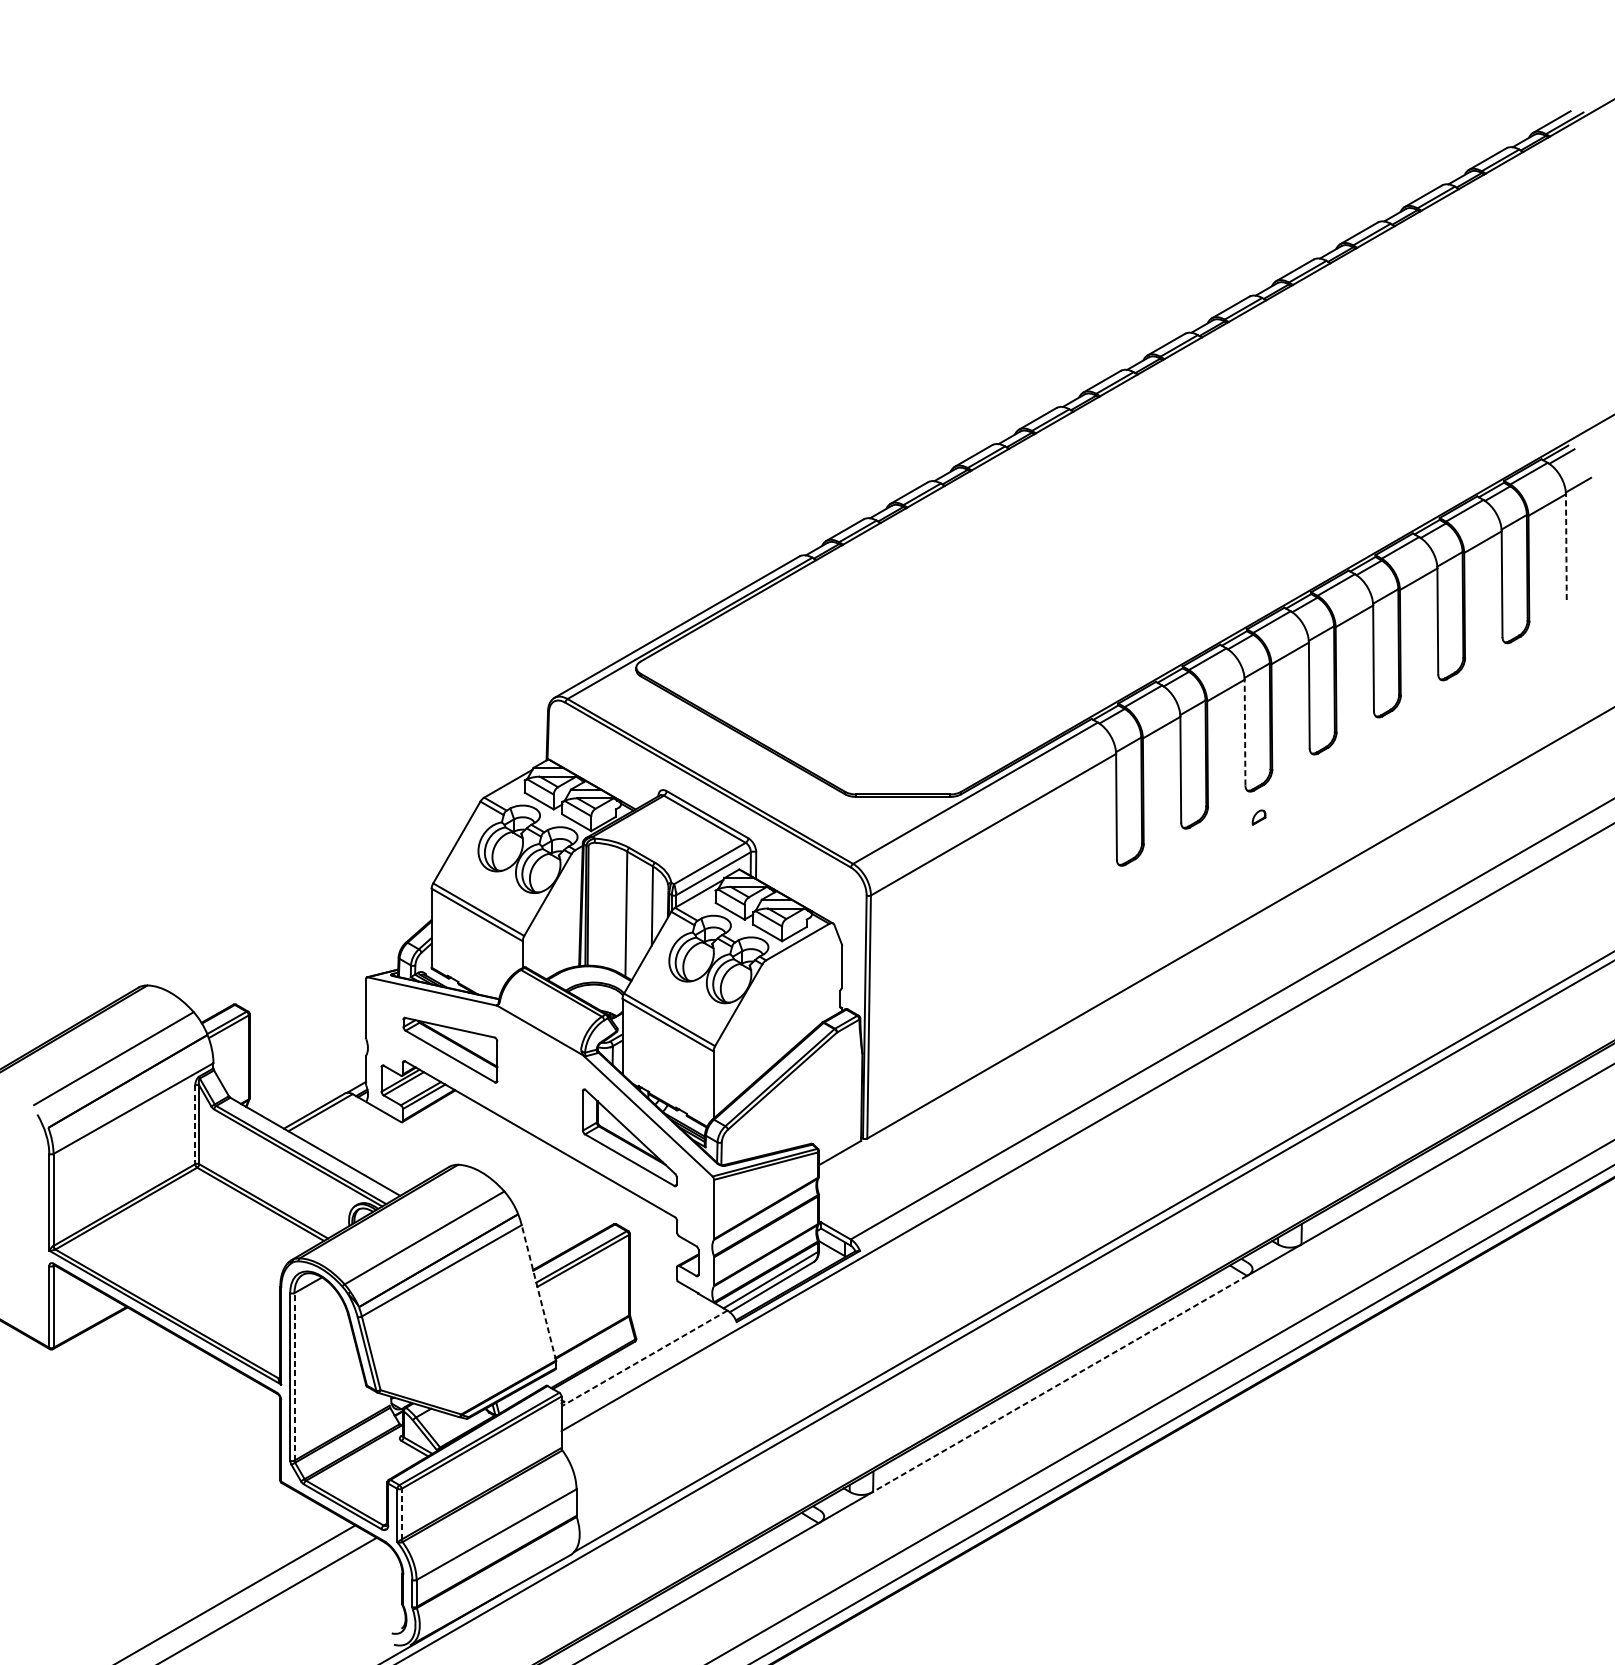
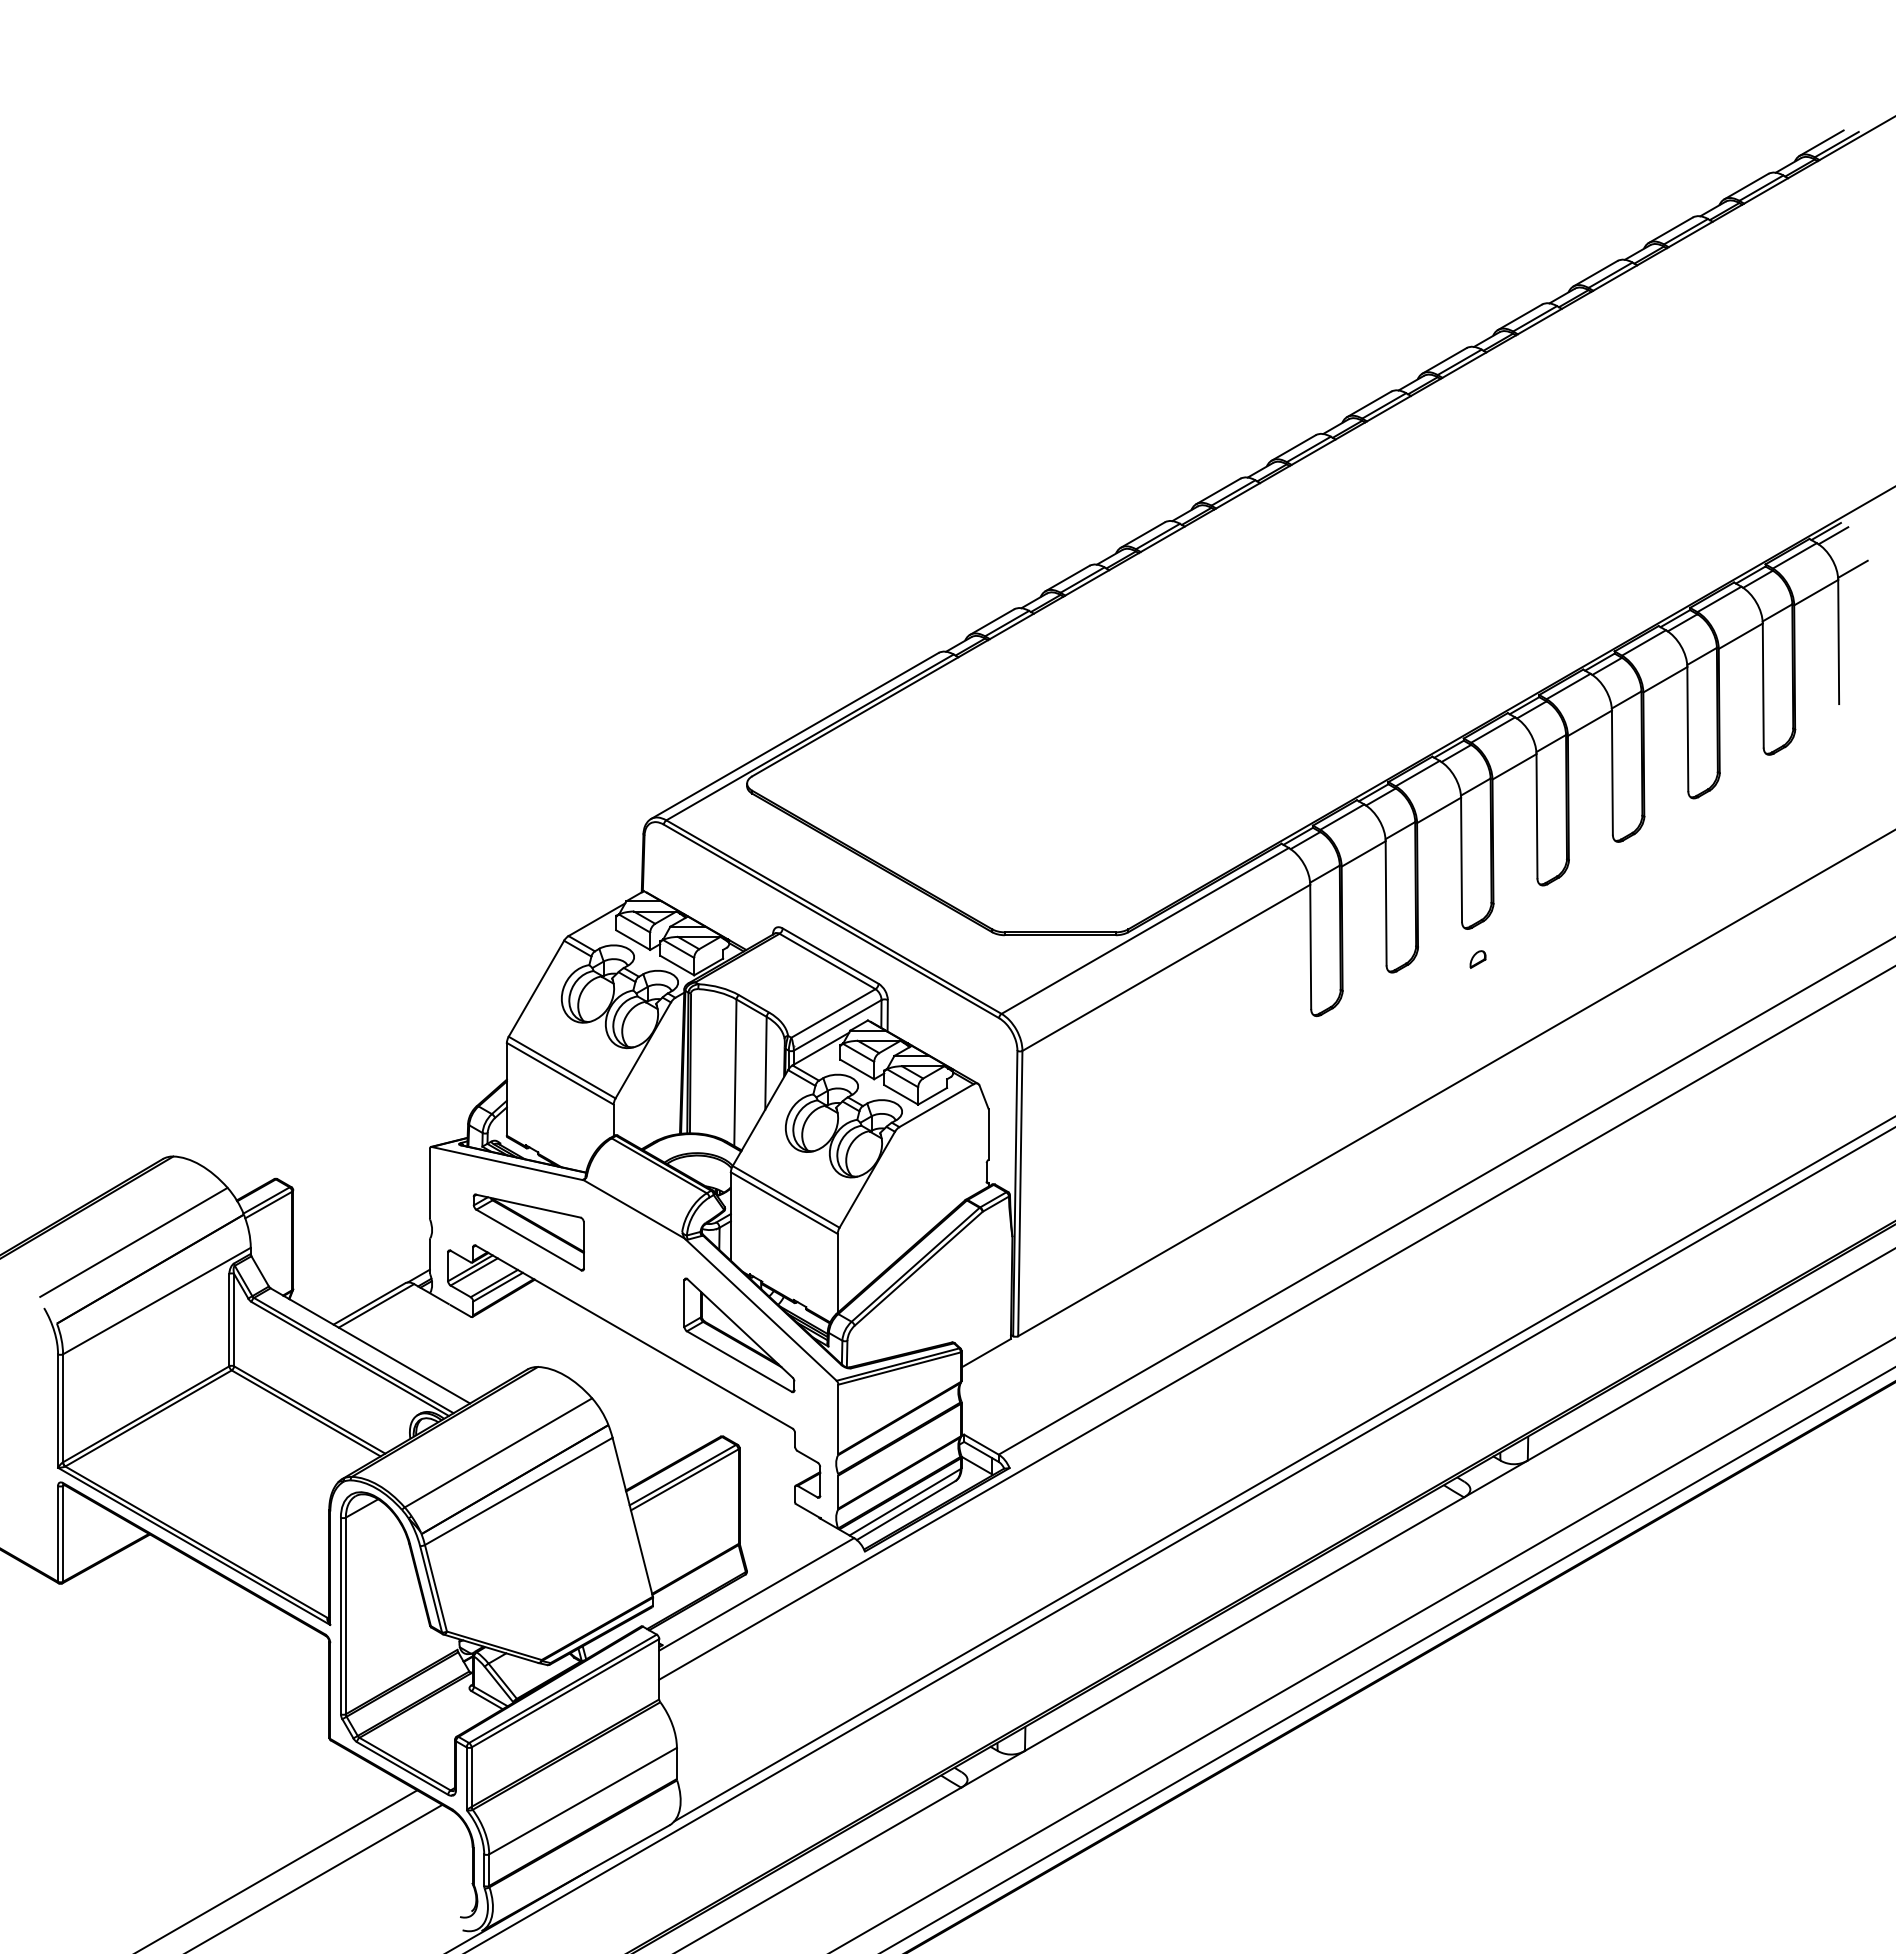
line: (1566, 546) -> (1838, 641), dashed -> solid
line: (1245, 732) -> (1461, 859), dashed -> solid
line: (195, 1125) -> (229, 1320), dashed -> solid
line: (538, 1293) -> (632, 1517), dashed -> solid
line: (644, 1358) -> (756, 1594), dashed -> solid
line: (294, 1376) -> (345, 1615), dashed -> solid
line: (1060, 1384) -> (1244, 1624), dashed -> solid
line: (401, 1514) -> (471, 1777), dashed -> solid

